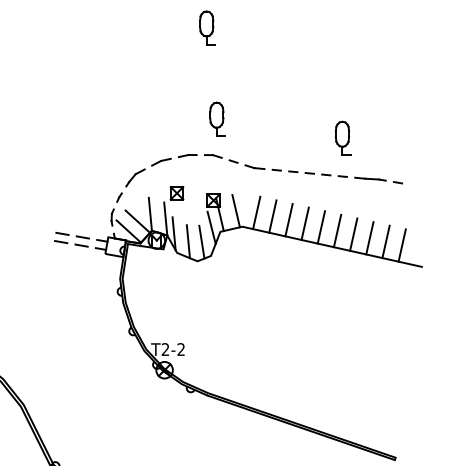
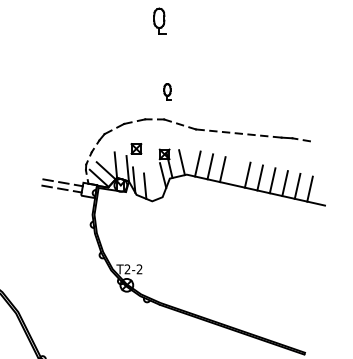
part: (217, 118) -> (167, 91), size x0.6
part: (343, 137) -> (264, 105), removed
line: (305, 222) -> (235, 171), removed
line: (201, 242) -> (155, 186), removed

